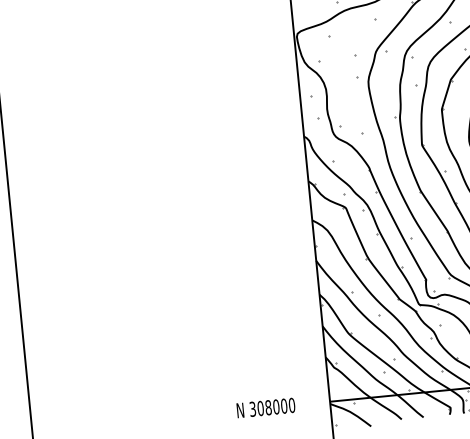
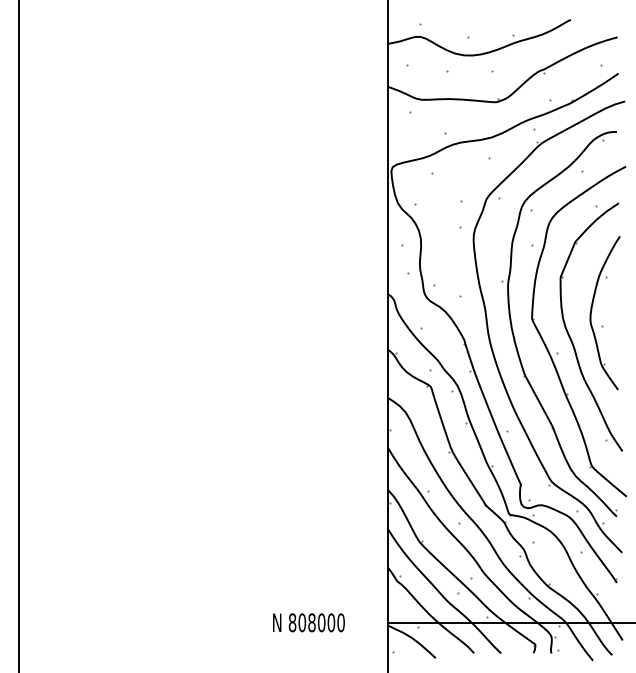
text: (252, 409) -> (292, 622), 308000 -> 808000

